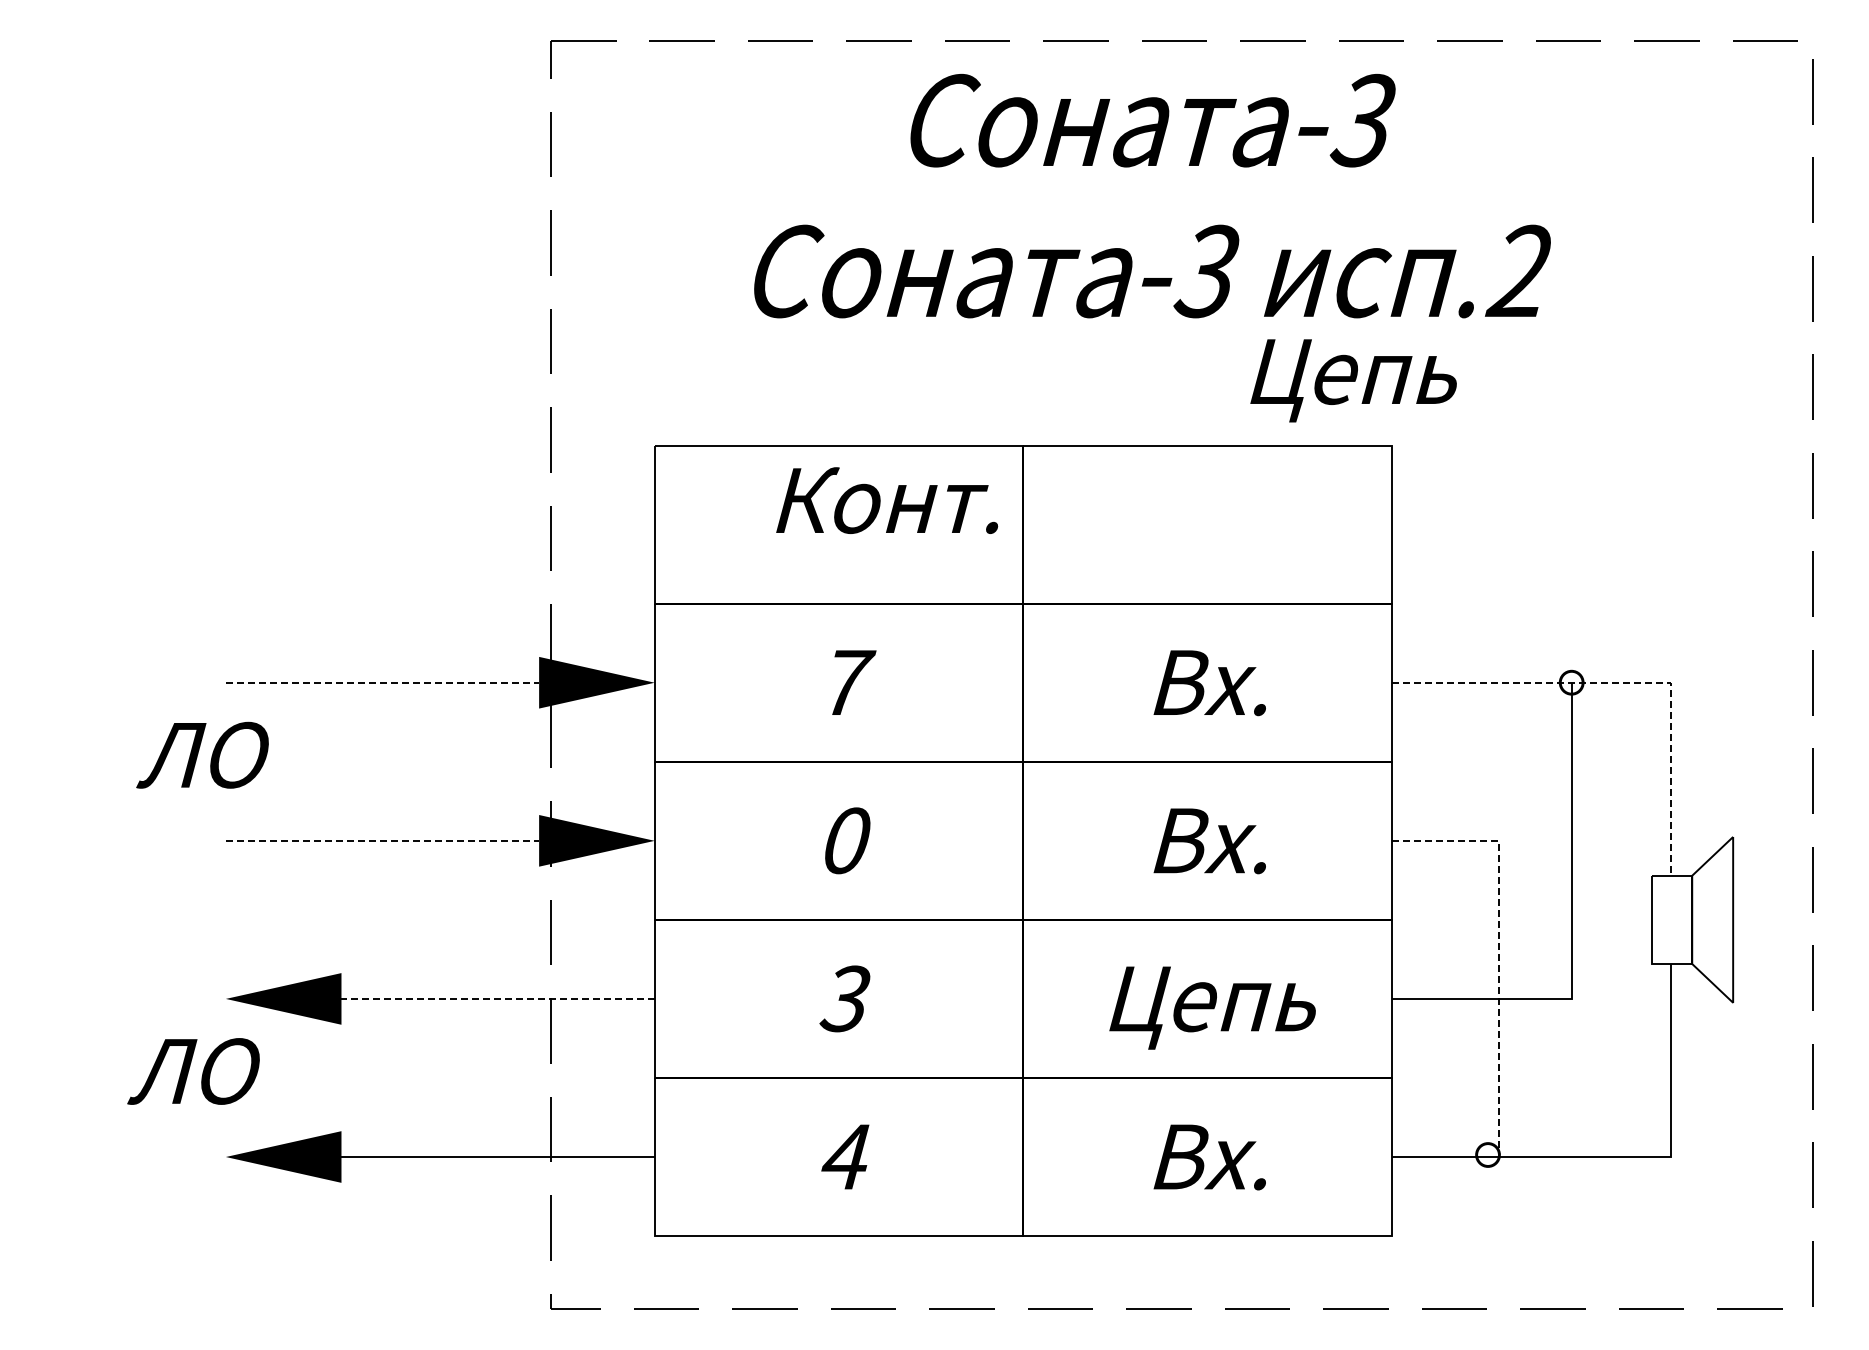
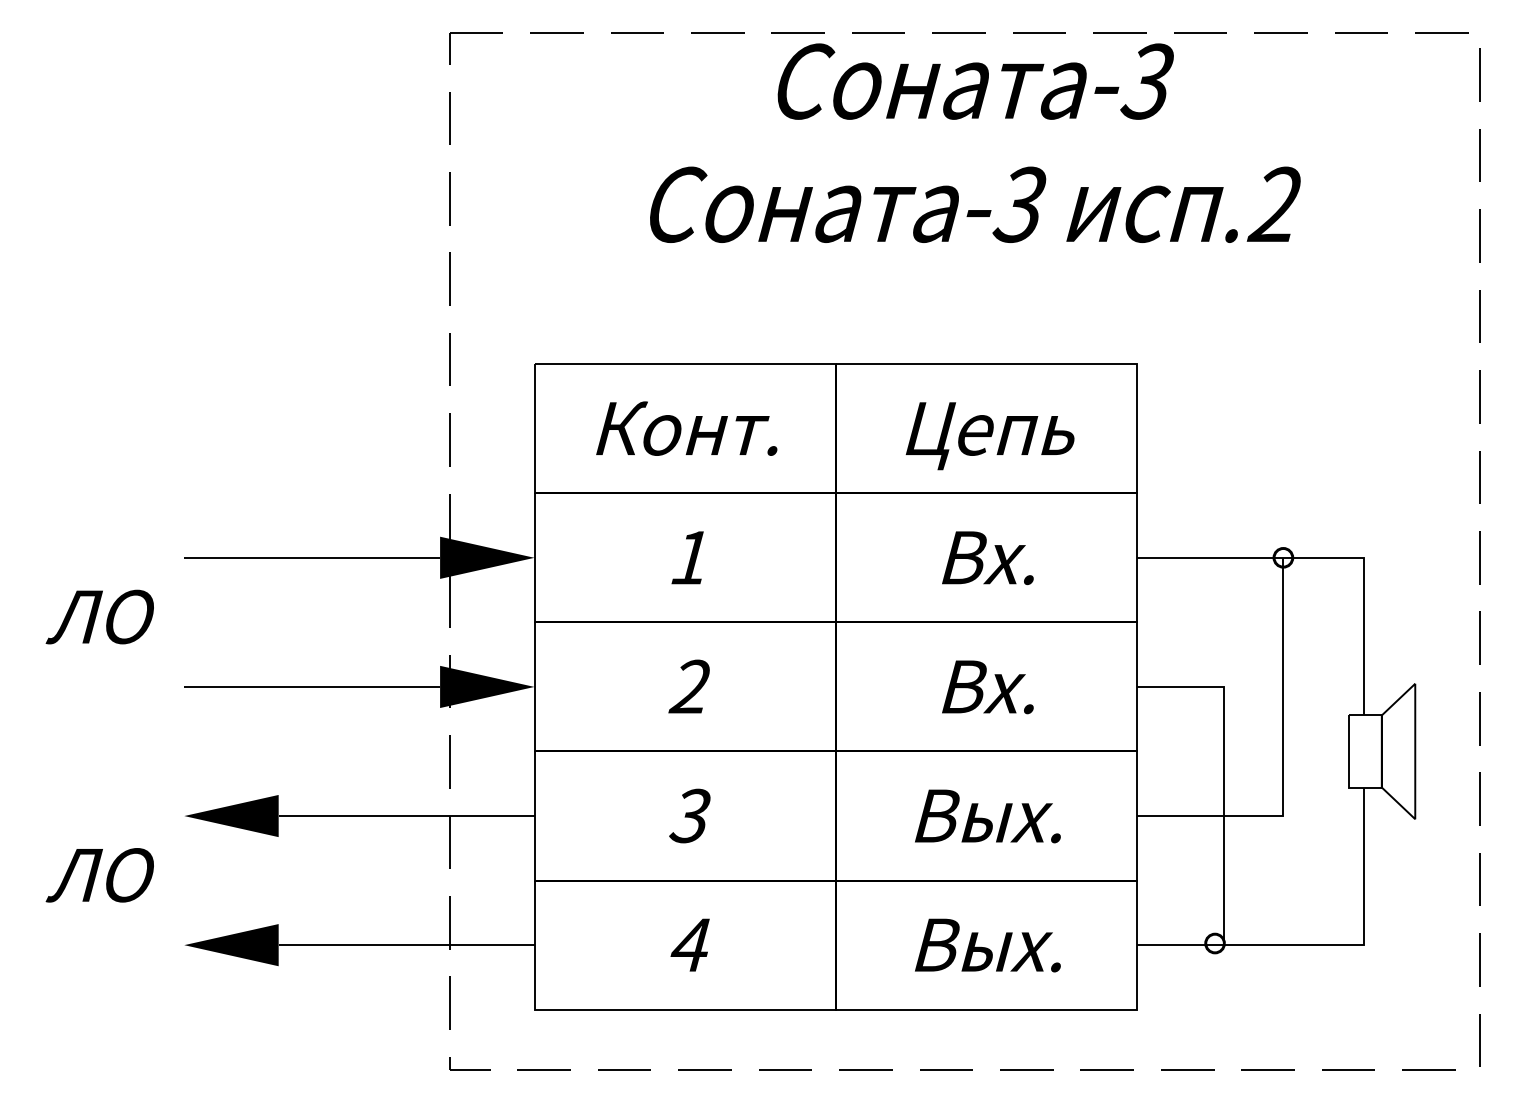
text: (1152, 196) -> (975, 143), moved
text: (1353, 380) -> (990, 435), moved
text: (887, 500) -> (687, 428), moved
line: (382, 682) -> (312, 557), dashed -> solid
text: (849, 682) -> (693, 557), 7 -> 1
line: (1628, 682) -> (1329, 557), dashed -> solid
text: (202, 754) -> (99, 616), moved
line: (382, 840) -> (312, 686), dashed -> solid
text: (844, 840) -> (689, 686), 0 -> 2
line: (1499, 944) -> (1224, 771), dashed -> solid
line: (498, 998) -> (406, 815), dashed -> solid
text: (1212, 1007) -> (990, 823), Цепь -> Вых.
text: (193, 1071) -> (99, 875), moved
text: (1209, 1157) -> (987, 945), Вх. -> Вых.

